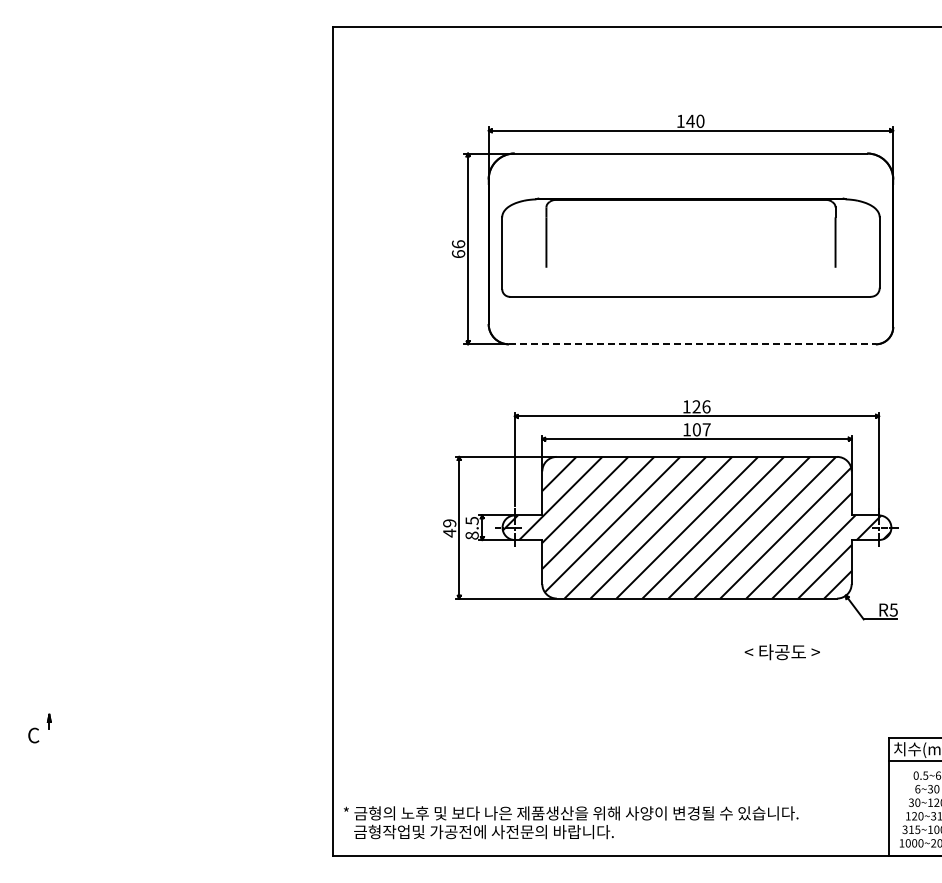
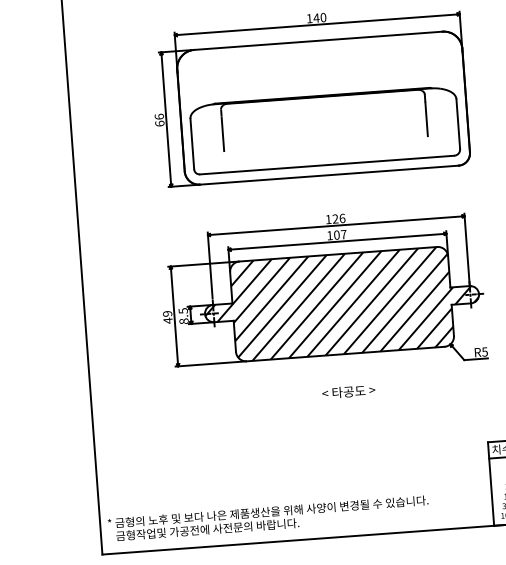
part: (690, 247) -> (324, 130), moved
line: (692, 344) -> (329, 175), dashed -> solid
text: (781, 652) -> (348, 392), moved

